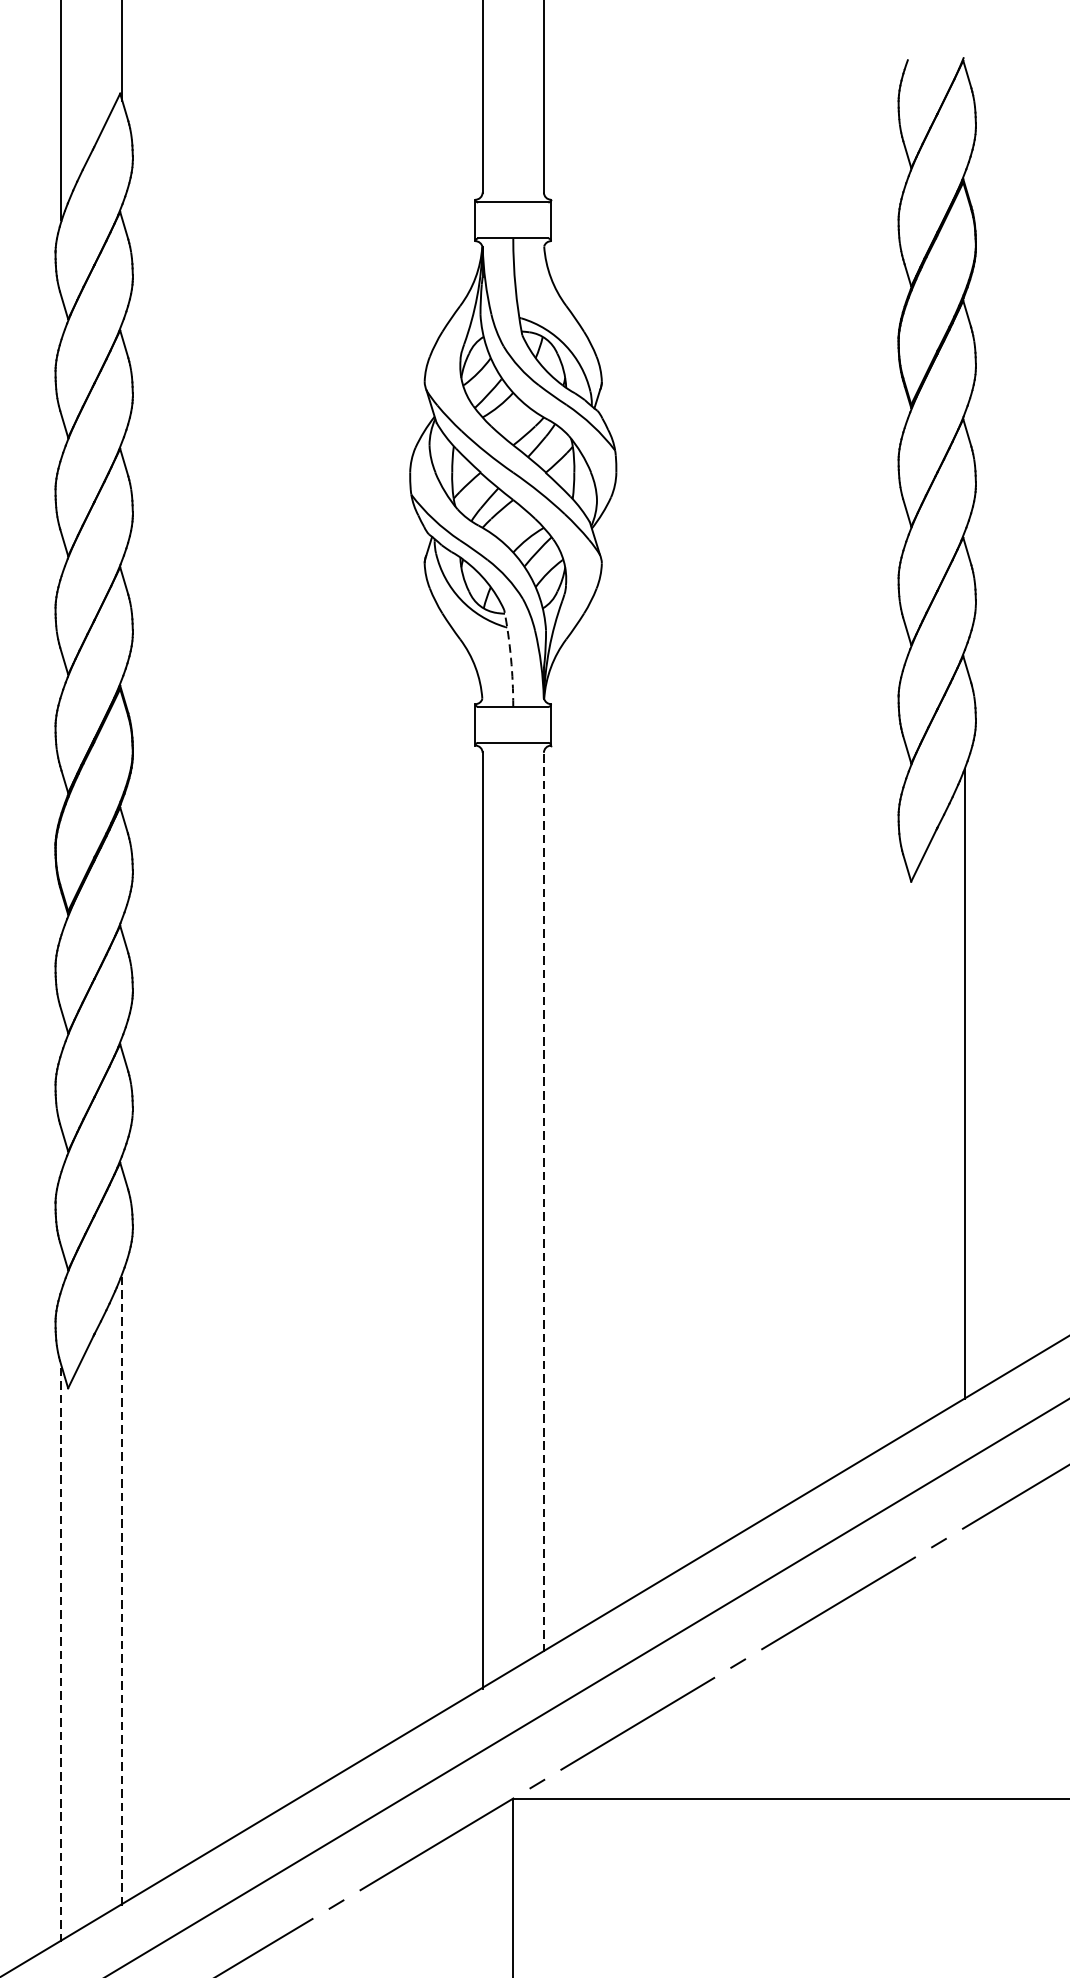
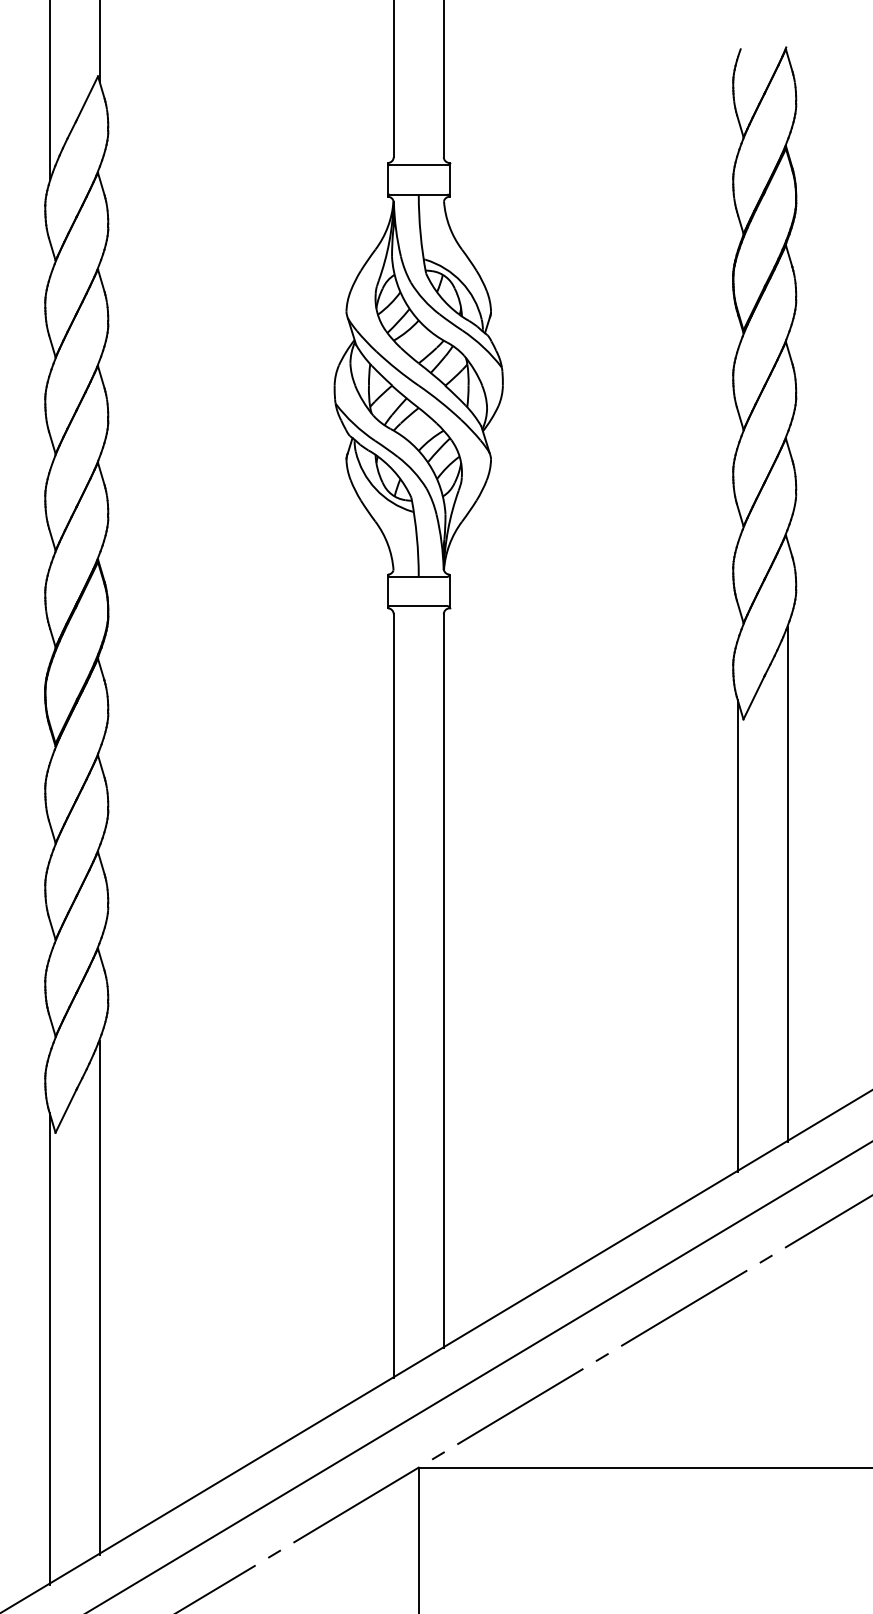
arc: (510, 658) -> (416, 537), dashed -> solid
line: (903, 1146) -> (737, 935), added
line: (543, 1201) -> (443, 980), dashed -> solid
line: (122, 1590) -> (99, 1297), dashed -> solid
line: (60, 1653) -> (49, 1349), dashed -> solid

